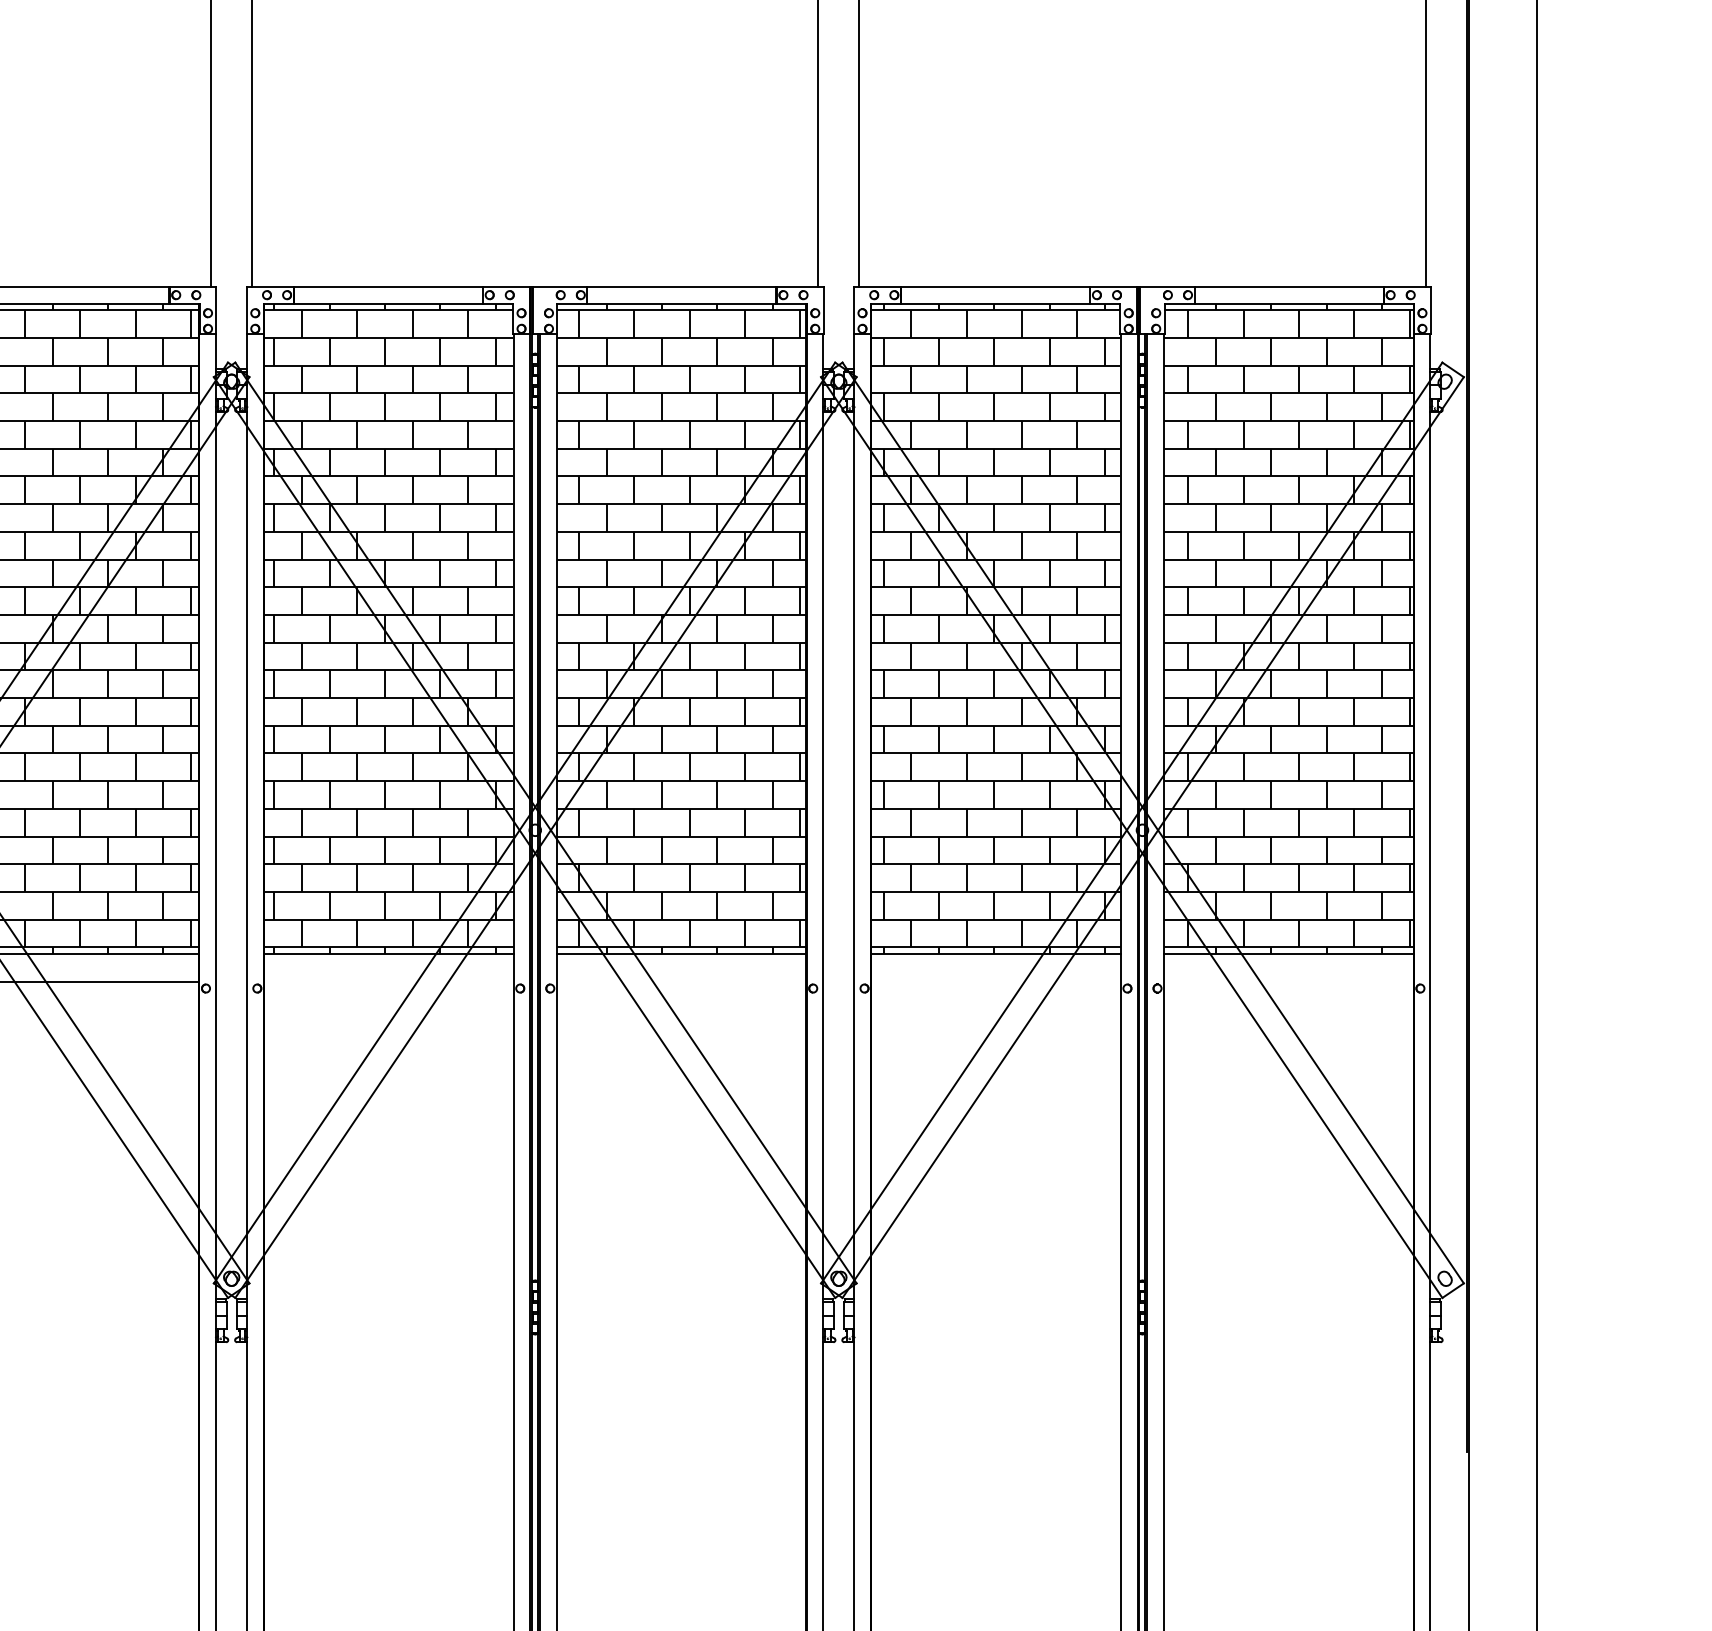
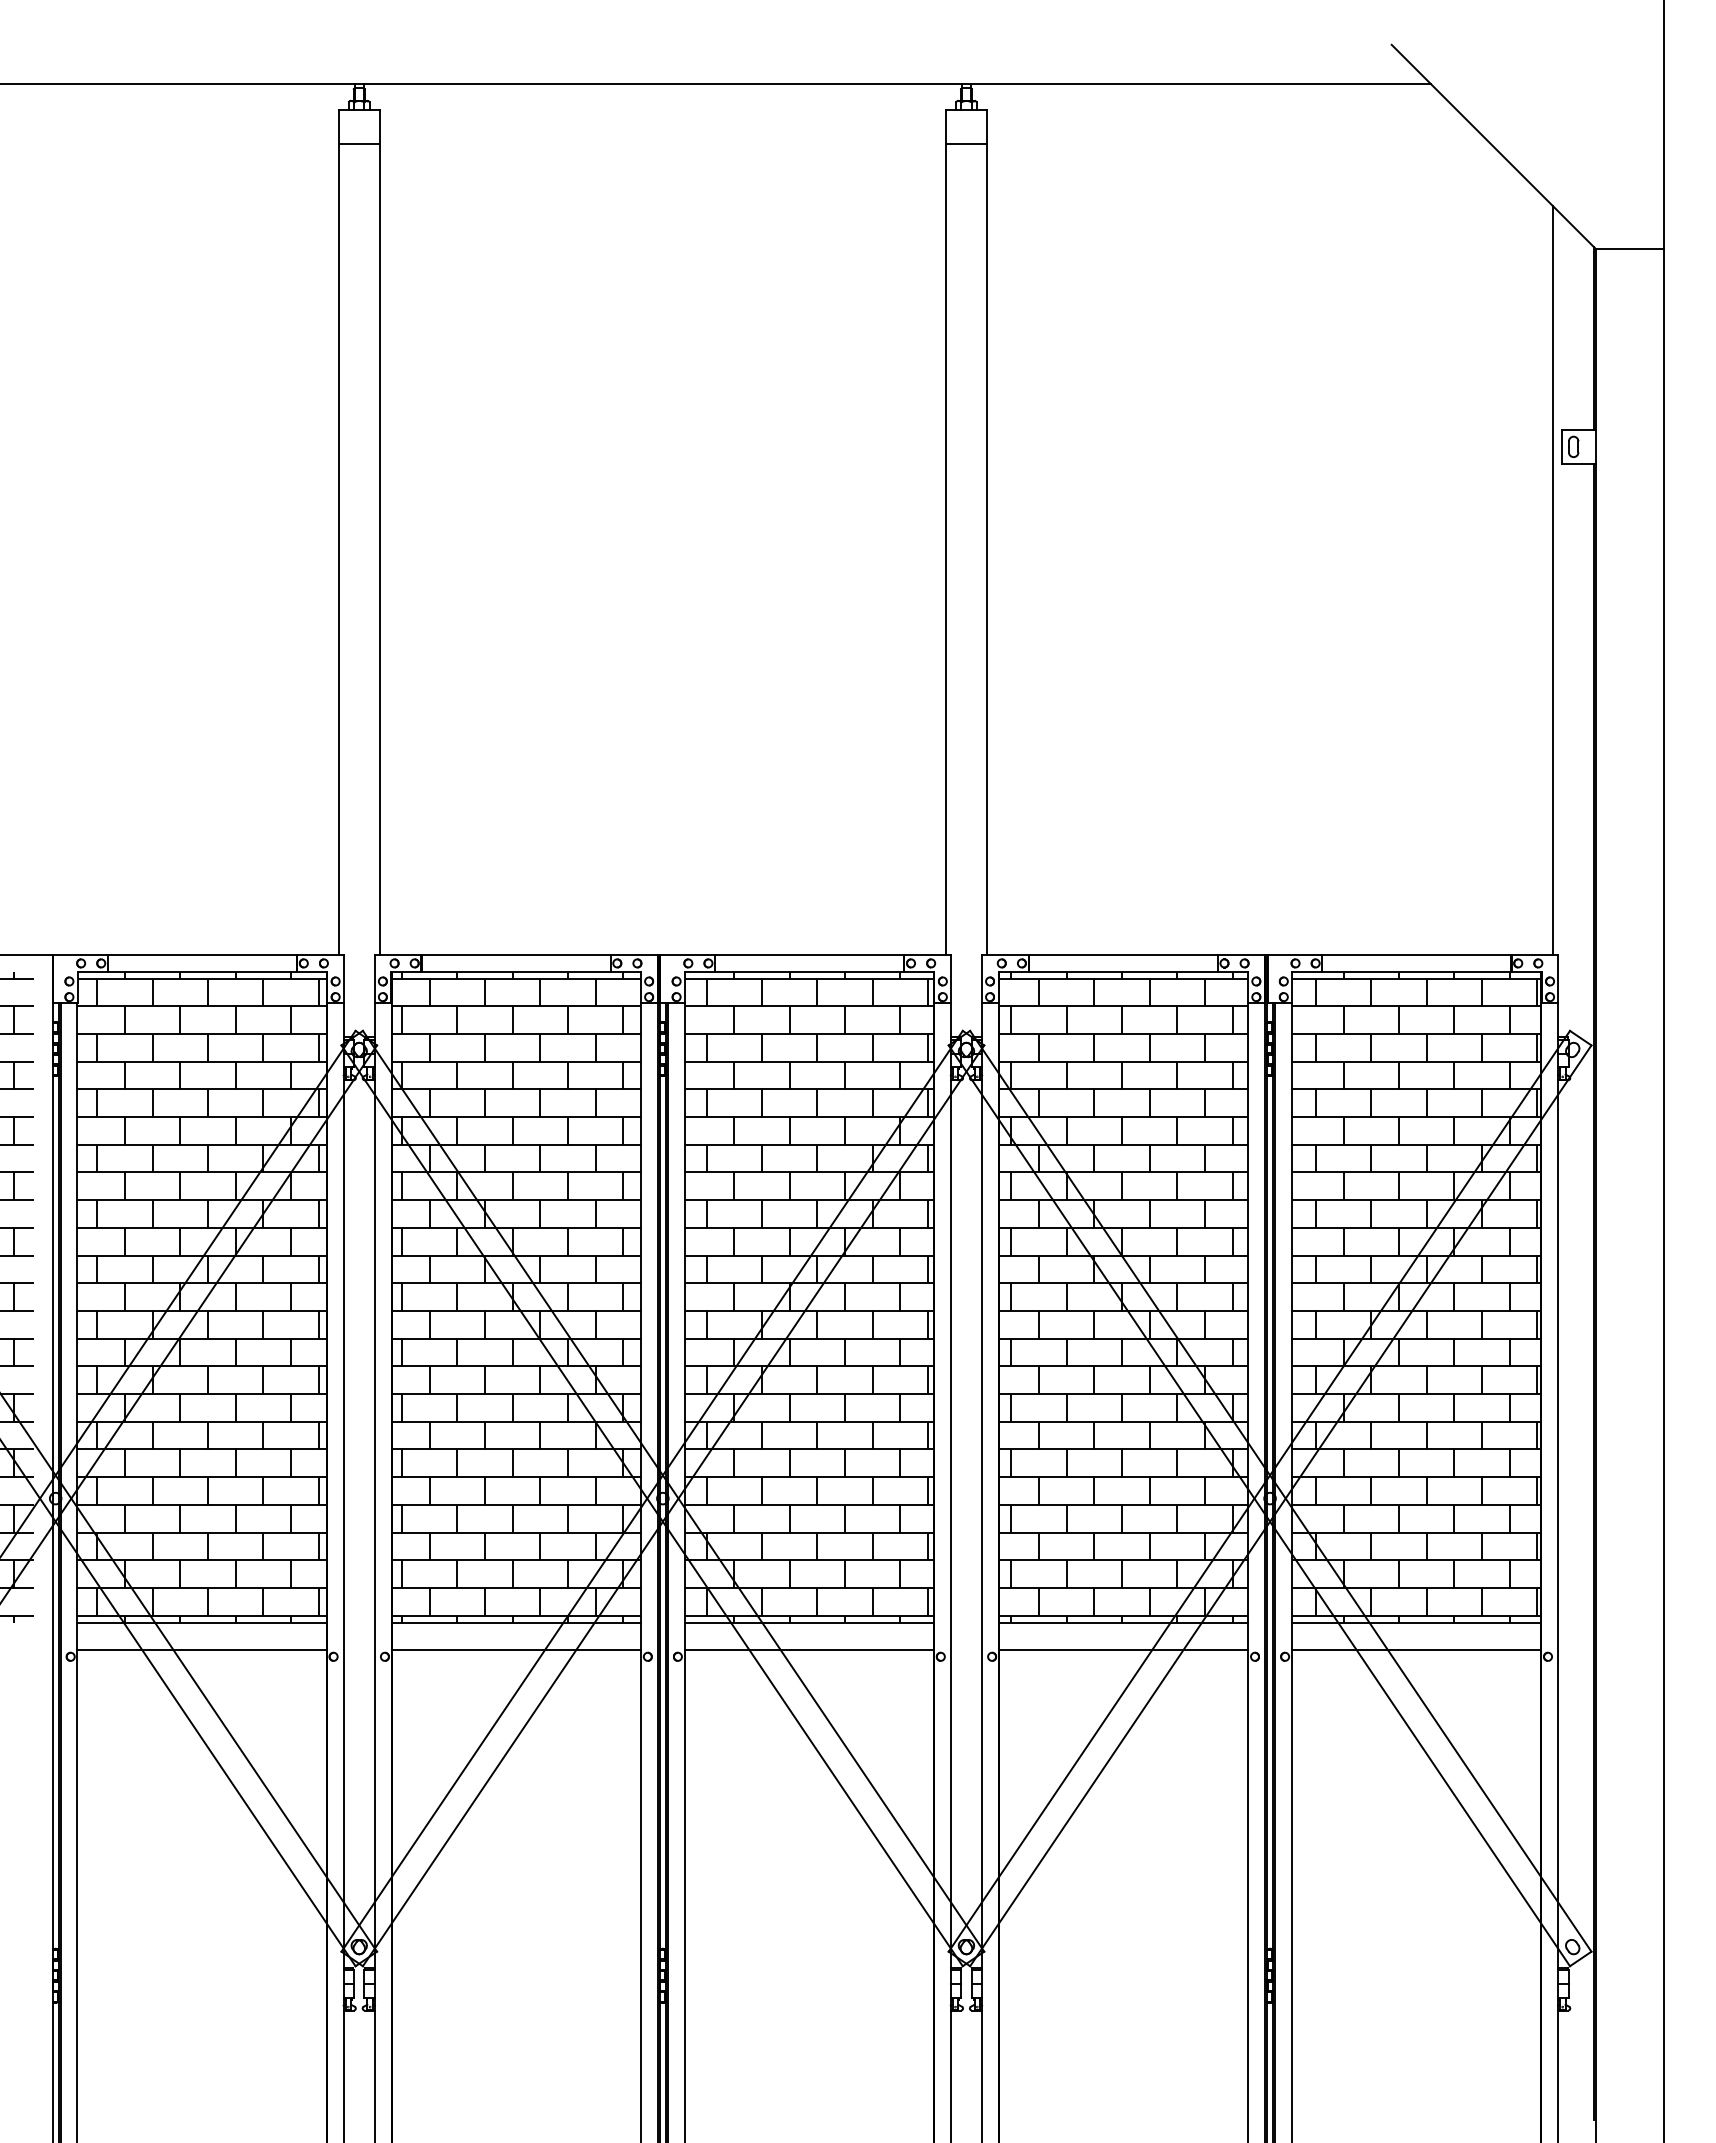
line: (388, 982) -> (516, 1650), added
line: (680, 982) -> (808, 1650), added
line: (995, 982) -> (1123, 1650), added
line: (1288, 982) -> (1416, 1650), added

